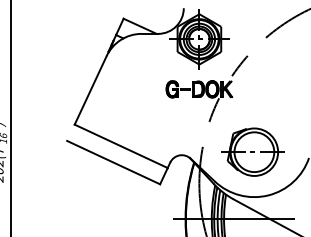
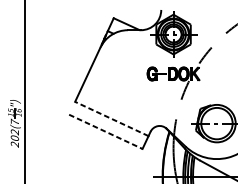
line: (120, 146) -> (111, 119), solid -> dashed
line: (114, 162) -> (106, 131), solid -> dashed

